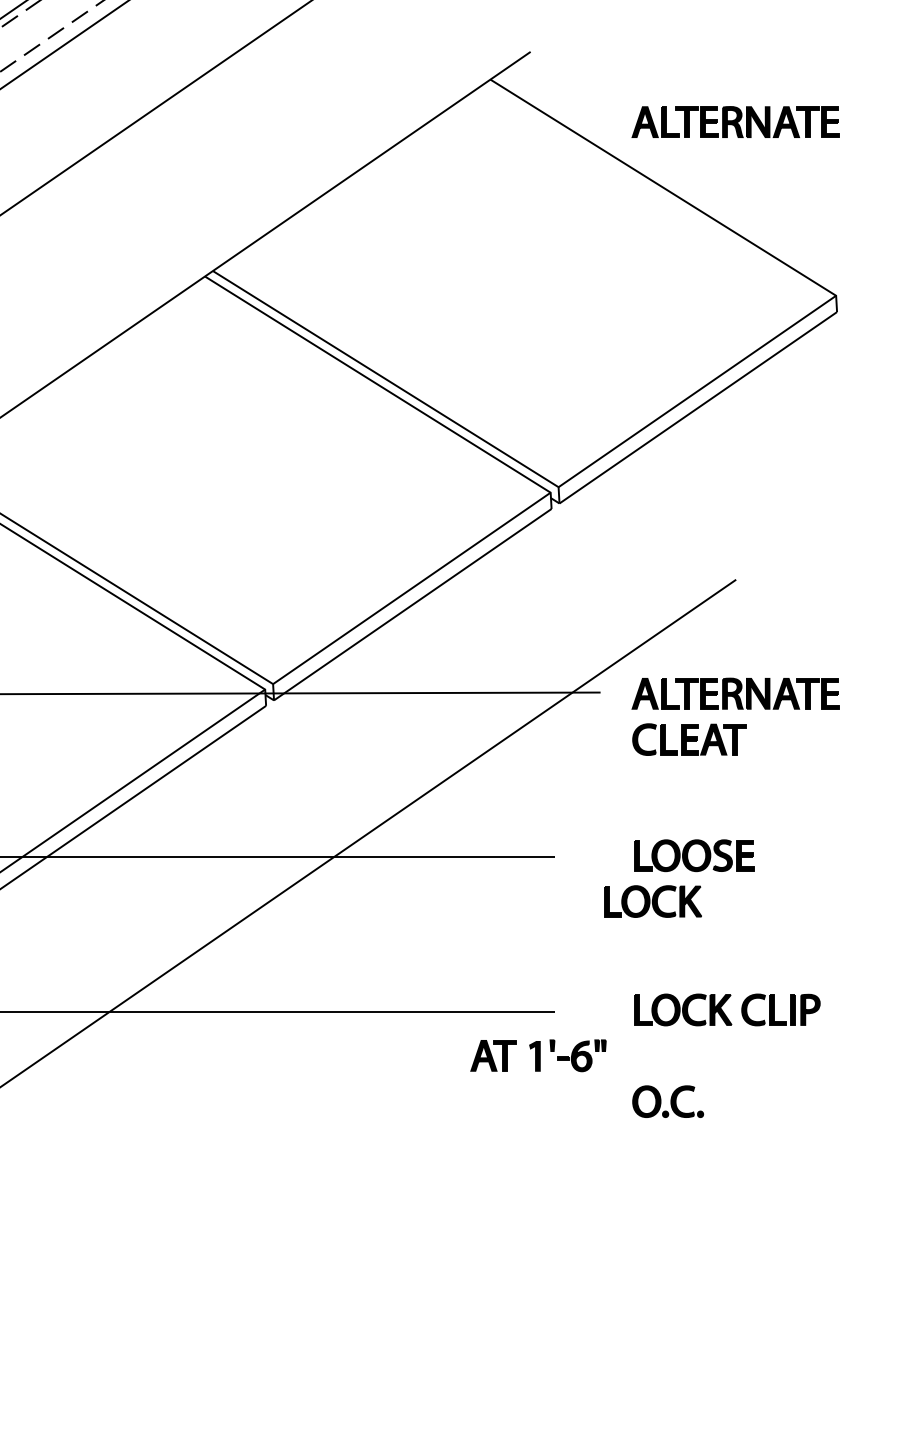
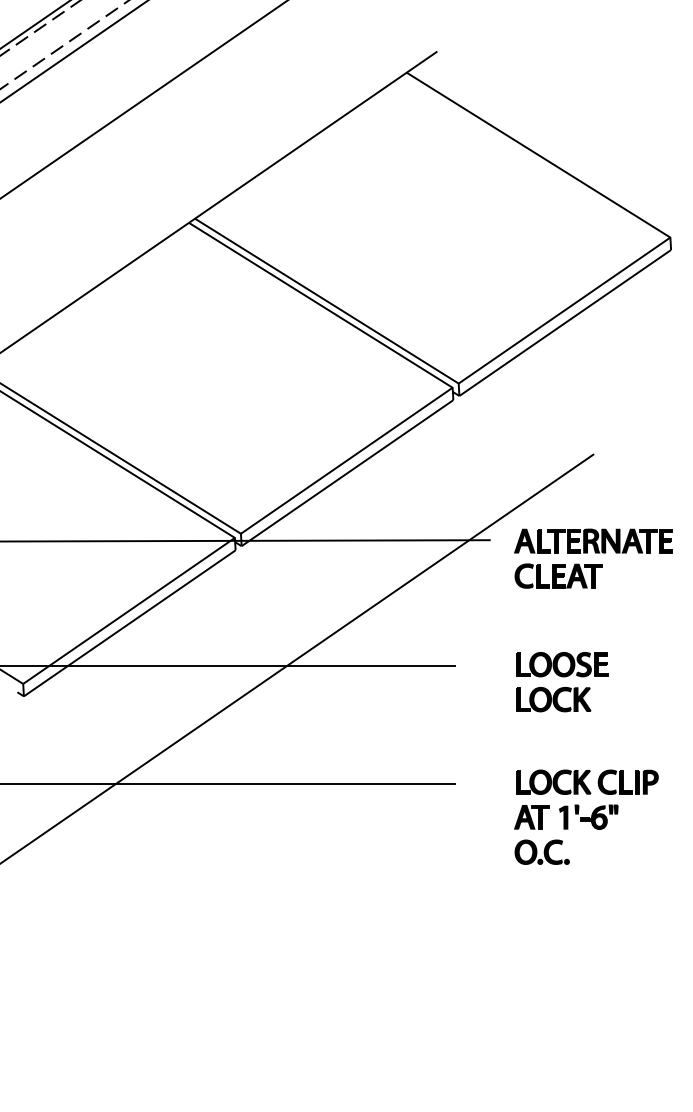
part: (735, 121) -> (593, 104), removed
part: (652, 901) -> (553, 699), moved
part: (538, 1054) -> (566, 816), moved

